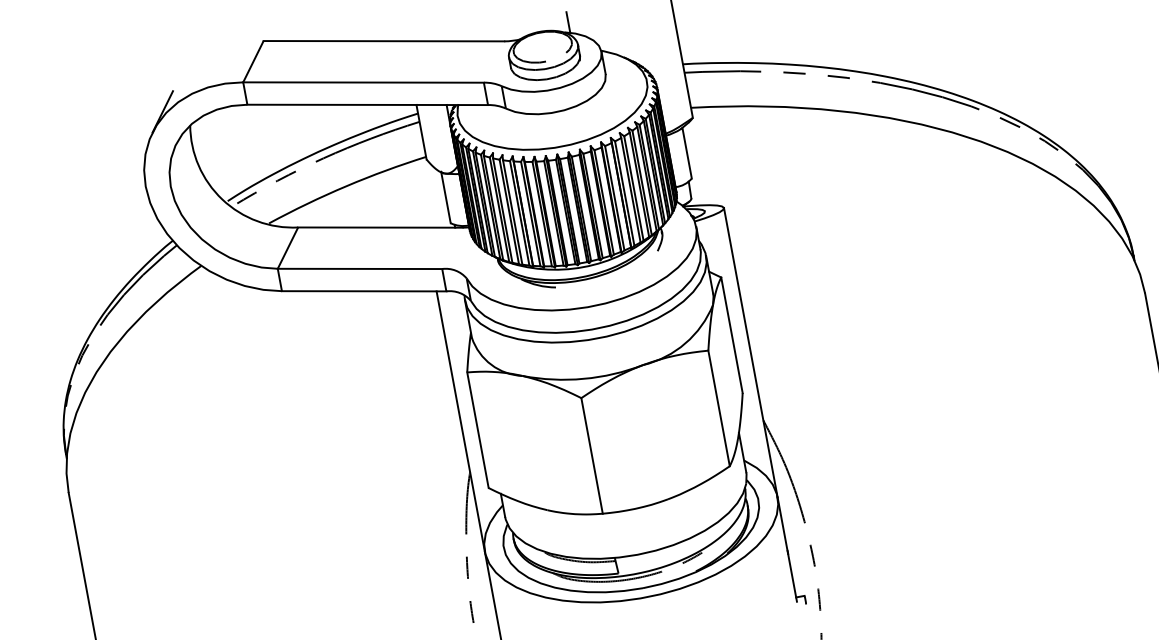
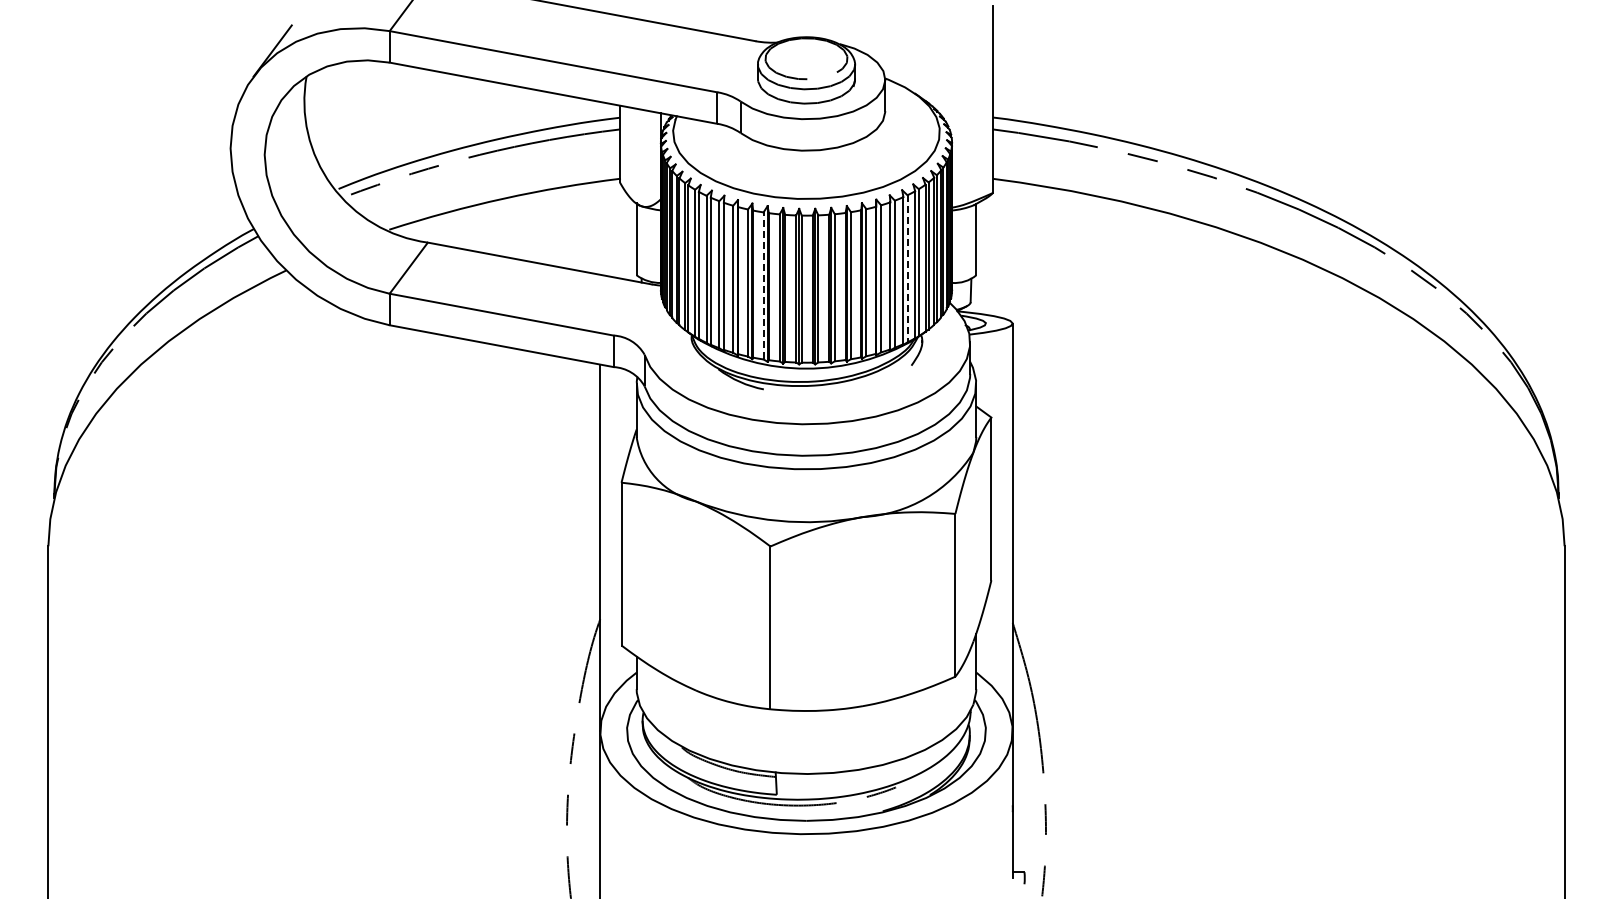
line: (568, 22) -> (847, 31), removed
line: (642, 182) -> (907, 268), solid -> dashed
line: (542, 213) -> (763, 285), solid -> dashed

